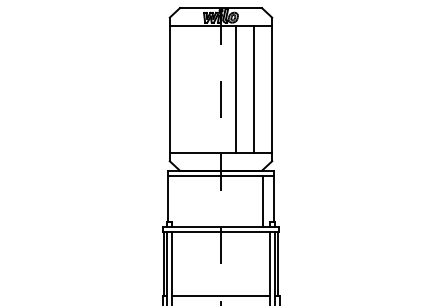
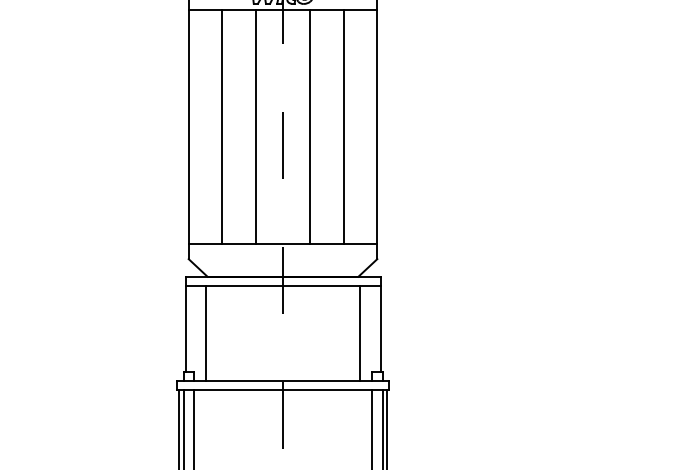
line: (187, 88) -> (221, 125), added
line: (206, 88) -> (256, 125), added
line: (178, 201) -> (204, 333), added

